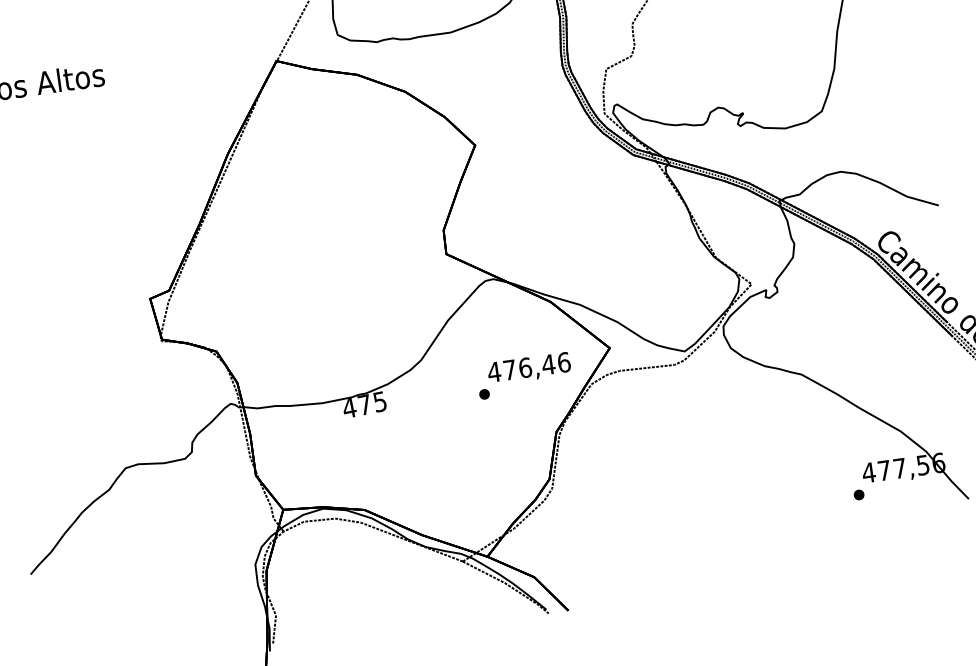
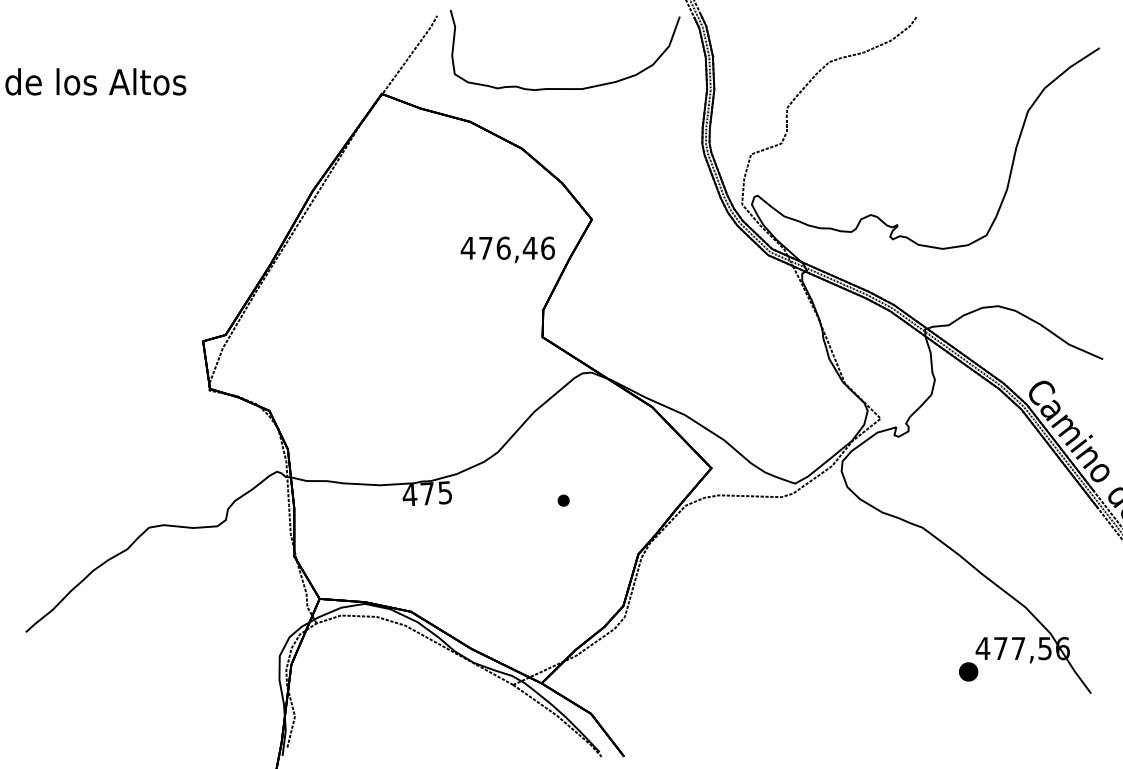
text: (528, 368) -> (507, 249), moved
part: (859, 494) -> (968, 671), size x1.6

